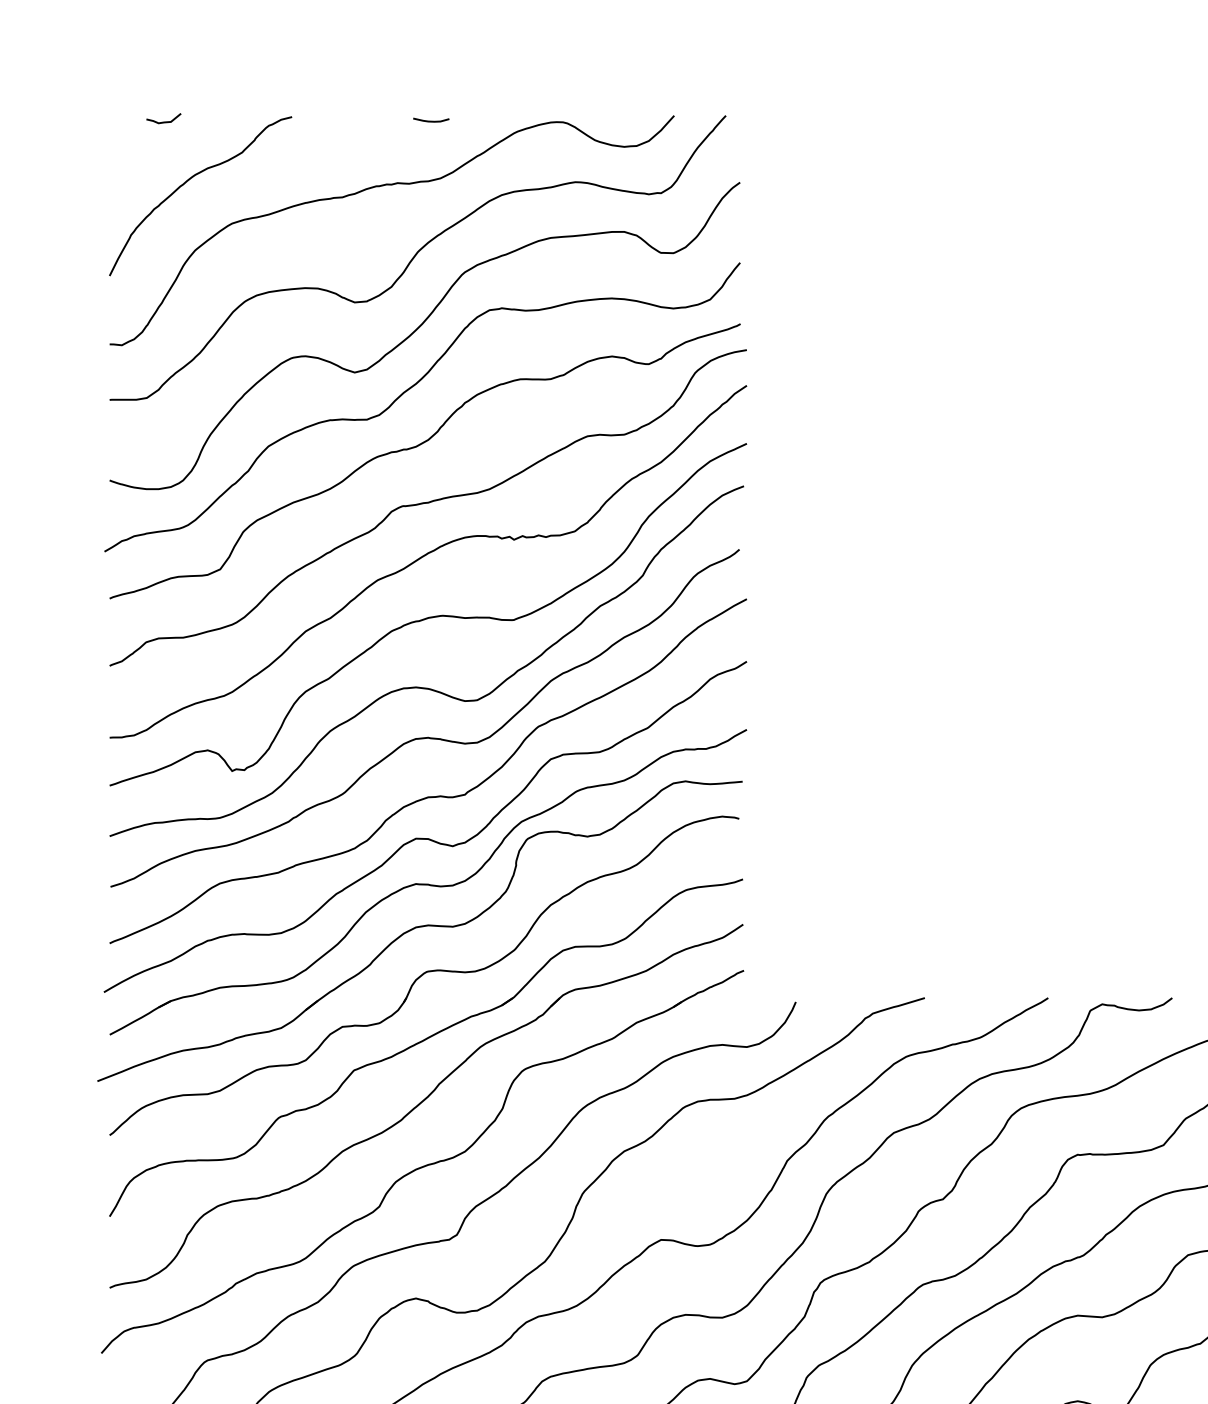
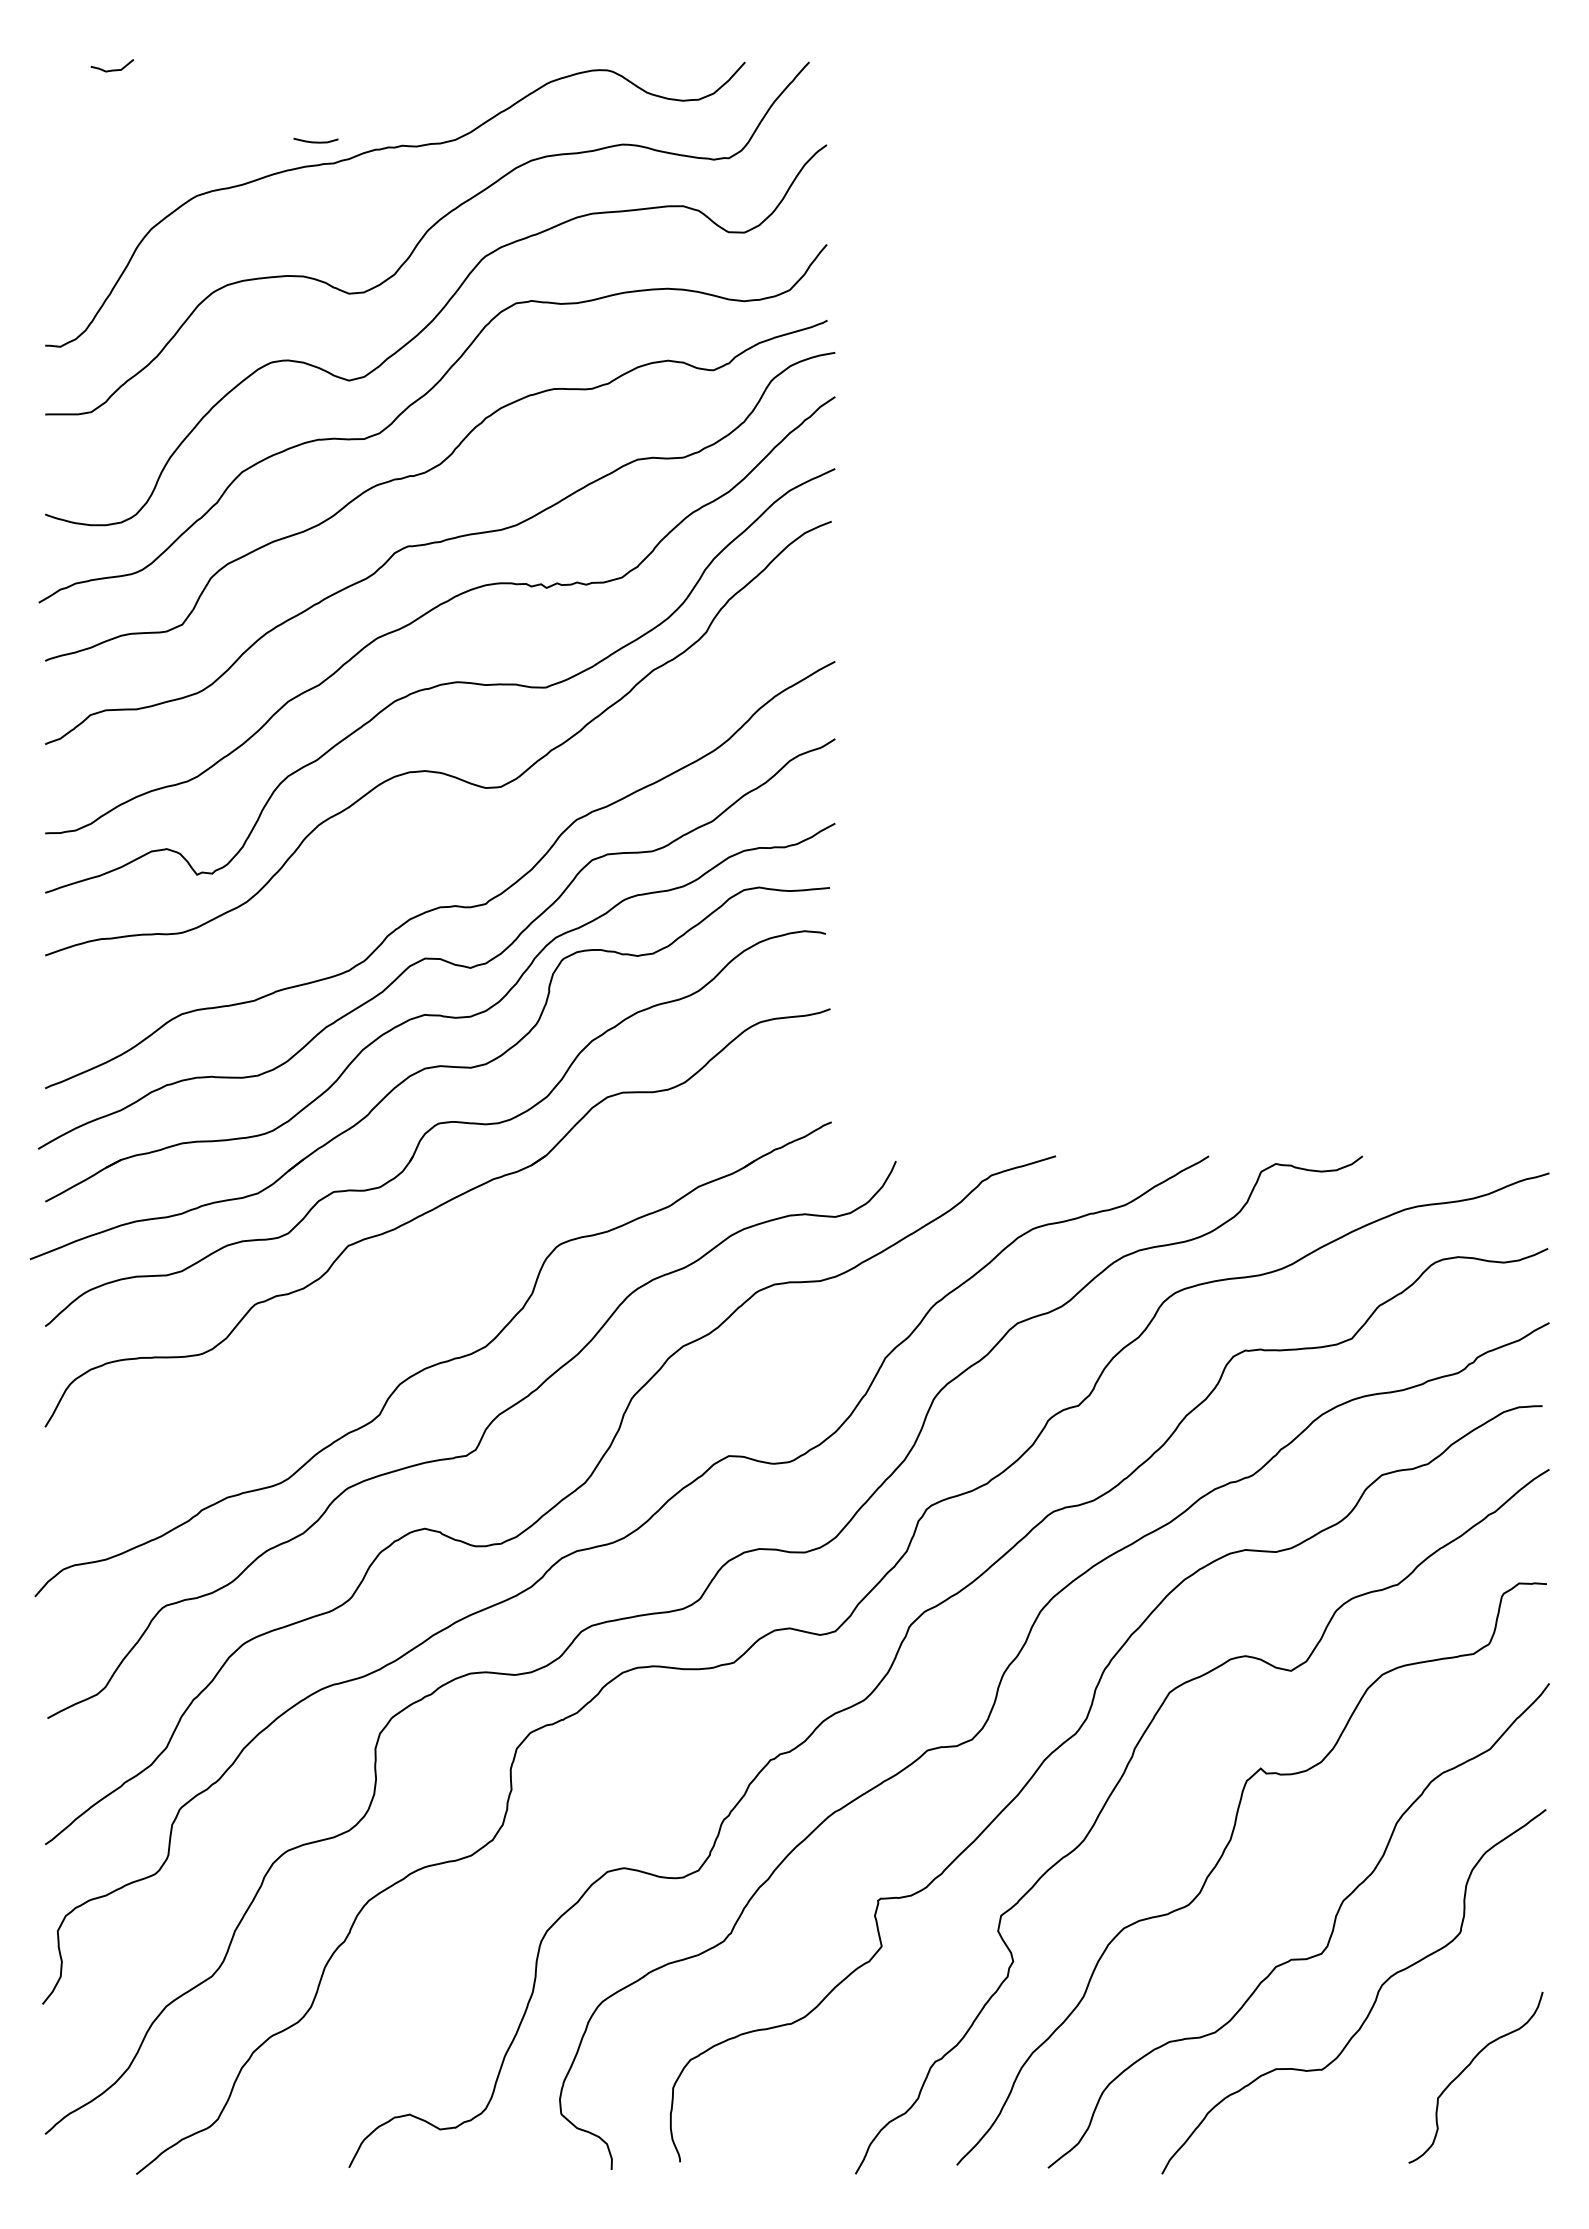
curve: (430, 120) -> (315, 141), moved
curve: (190, 179) -> (145, 141), removed
curve: (426, 736) -> (437, 832), removed
part: (422, 1102) -> (433, 1285), removed

